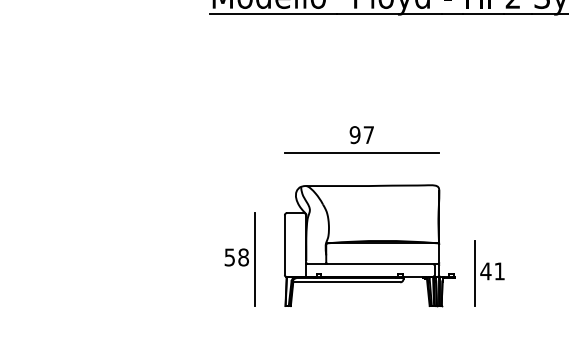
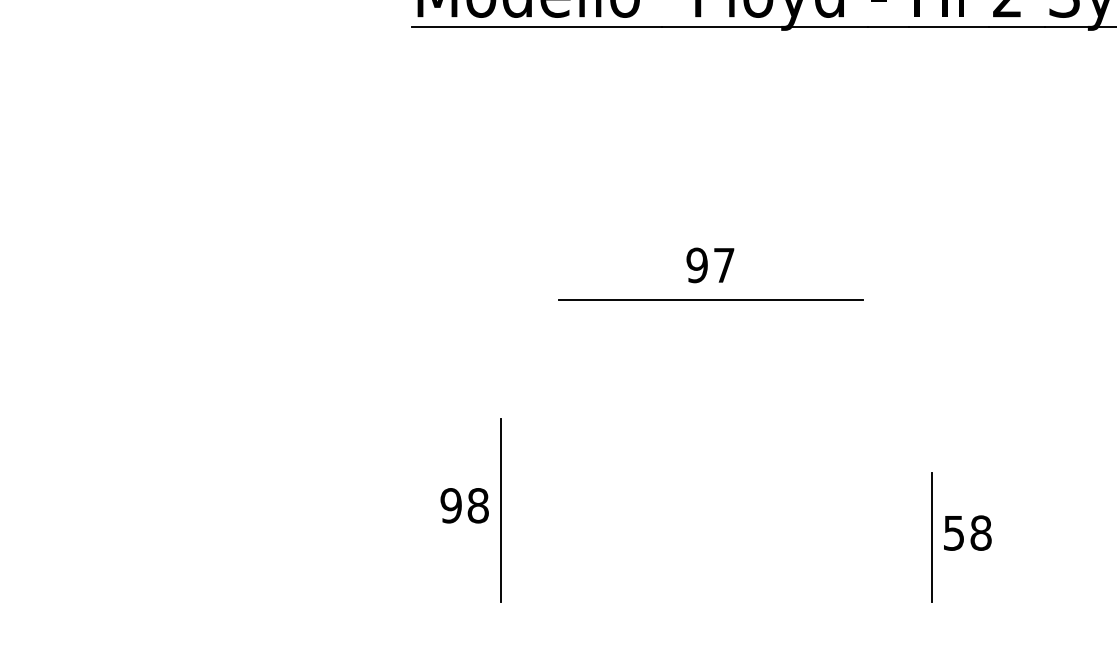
part: (369, 245) -> (725, 482), removed
text: (229, 257) -> (450, 505), 58 -> 98
text: (492, 271) -> (966, 533), 41 -> 58

